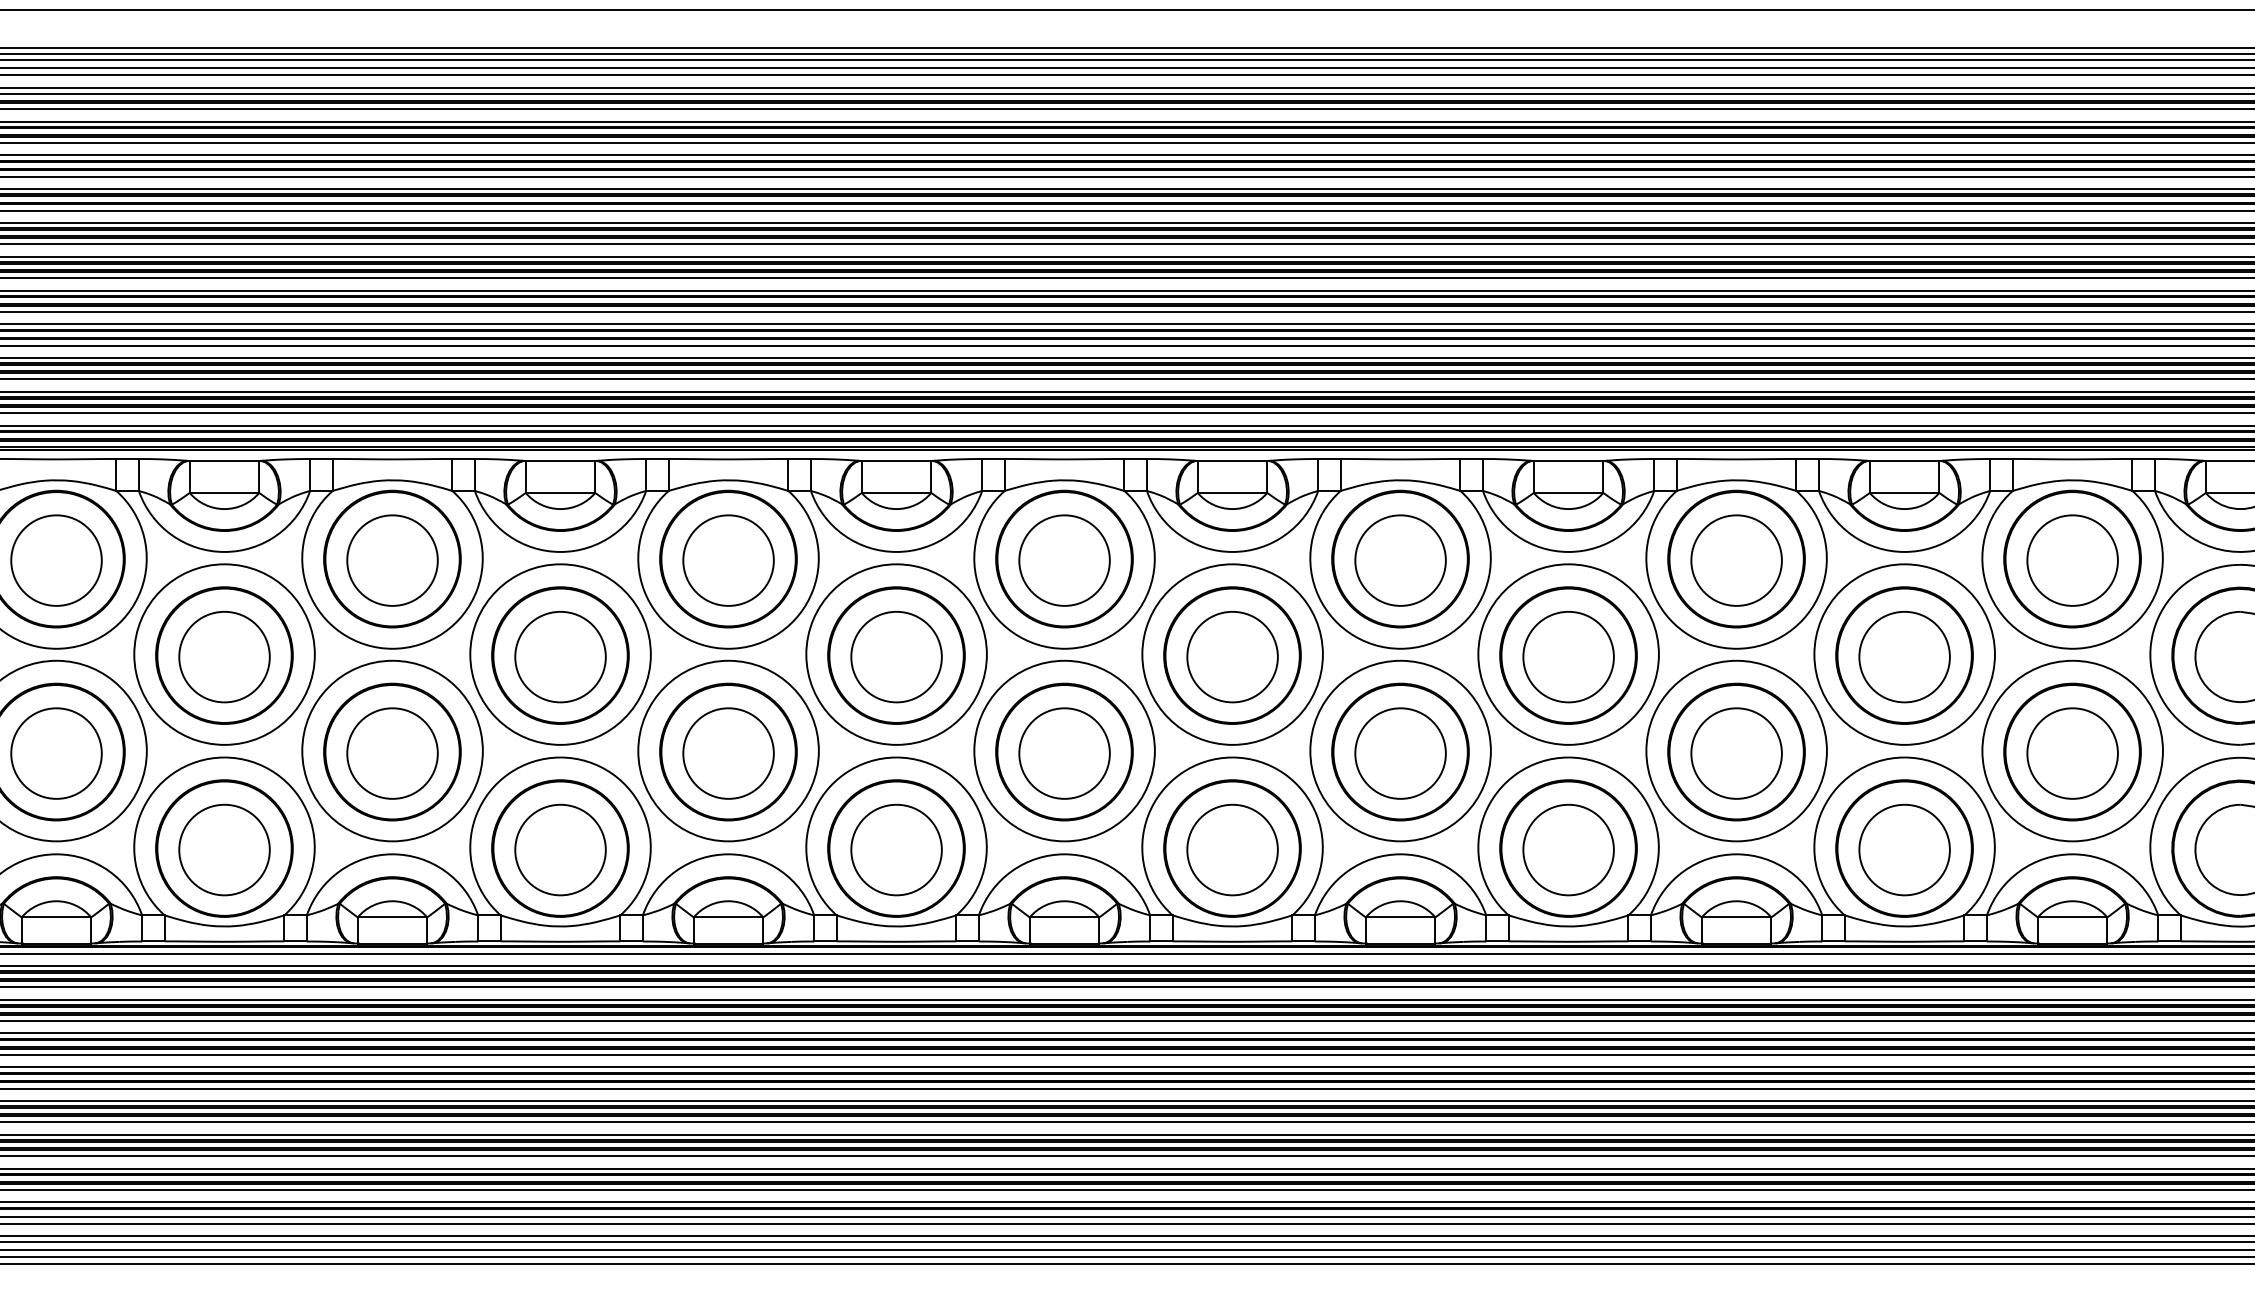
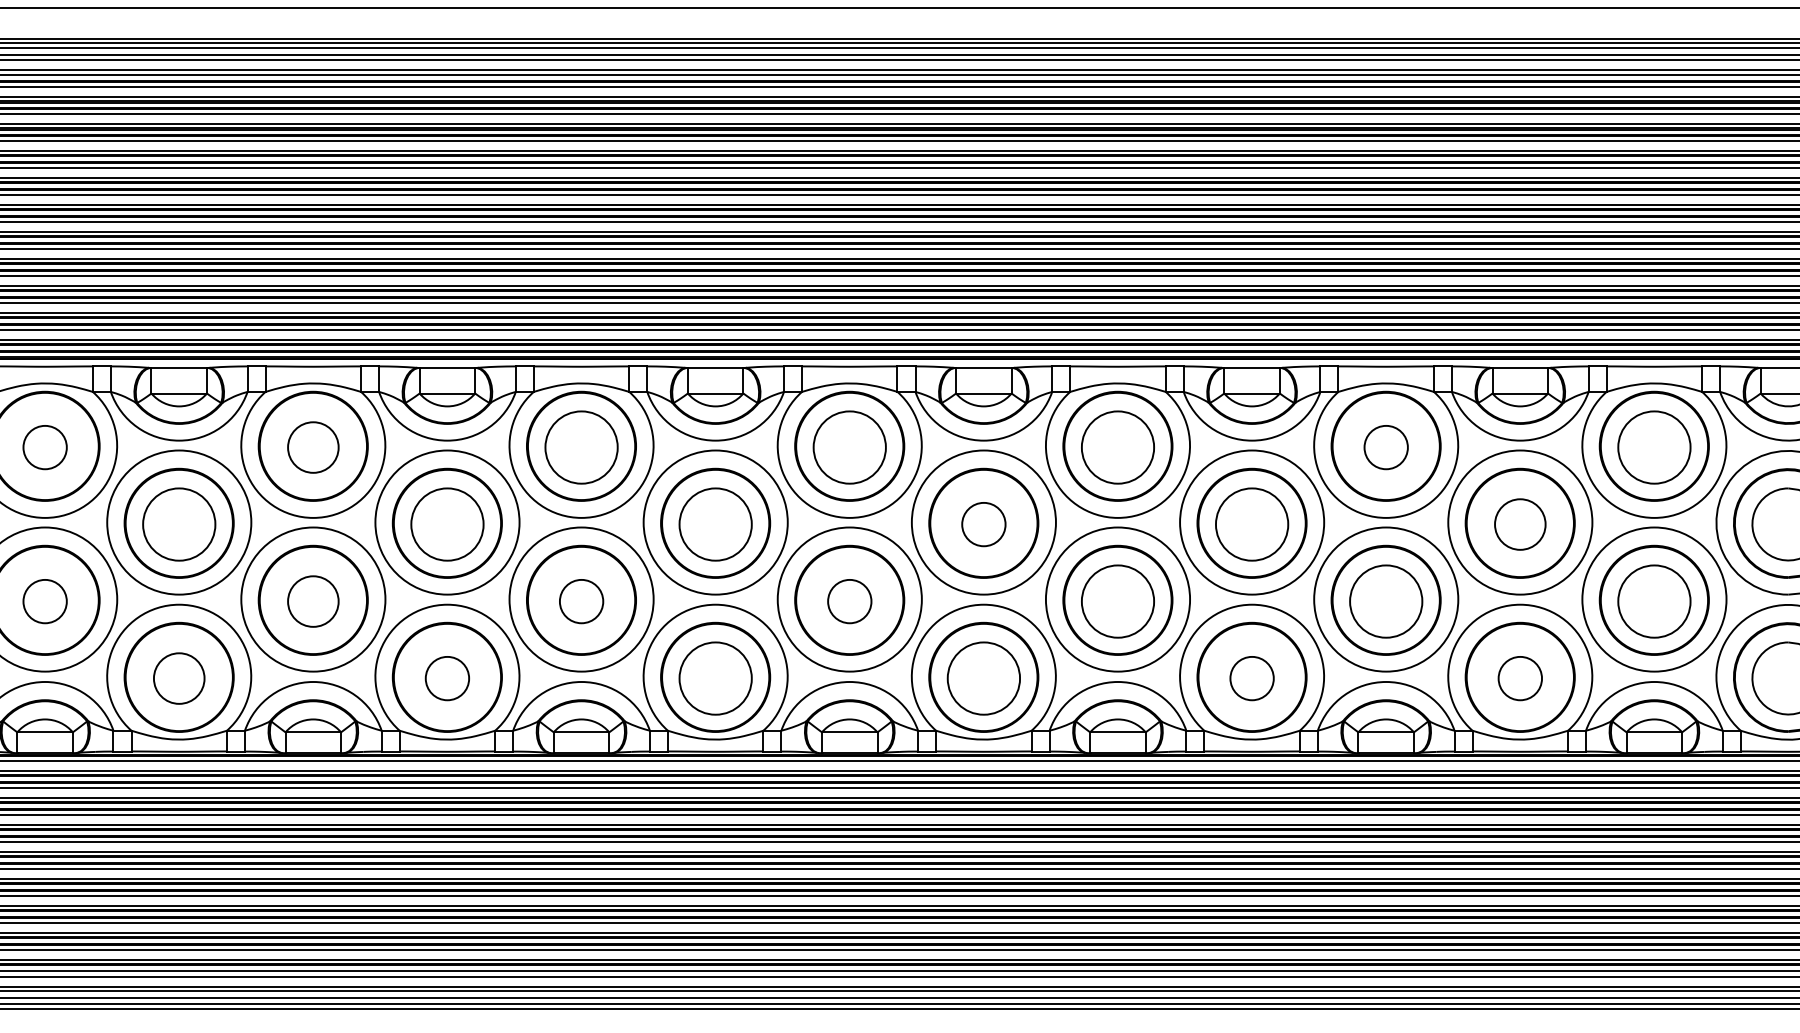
circle: (56, 560) -> (45, 447), size x0.6
circle: (392, 560) -> (313, 447), size x0.7
circle: (1736, 560) -> (1386, 447), size x0.6
circle: (1232, 656) -> (983, 524), size x0.6
circle: (1904, 656) -> (1520, 524), size x0.7
circle: (56, 753) -> (45, 601), size x0.6
circle: (392, 753) -> (313, 601), size x0.7
circle: (728, 753) -> (581, 601), size x0.6
circle: (1064, 753) -> (849, 601), size x0.6
circle: (224, 849) -> (179, 678), size x0.7
circle: (560, 849) -> (447, 678), size x0.6
circle: (1568, 849) -> (1252, 678), size x0.6
circle: (1904, 849) -> (1520, 678), size x0.6

